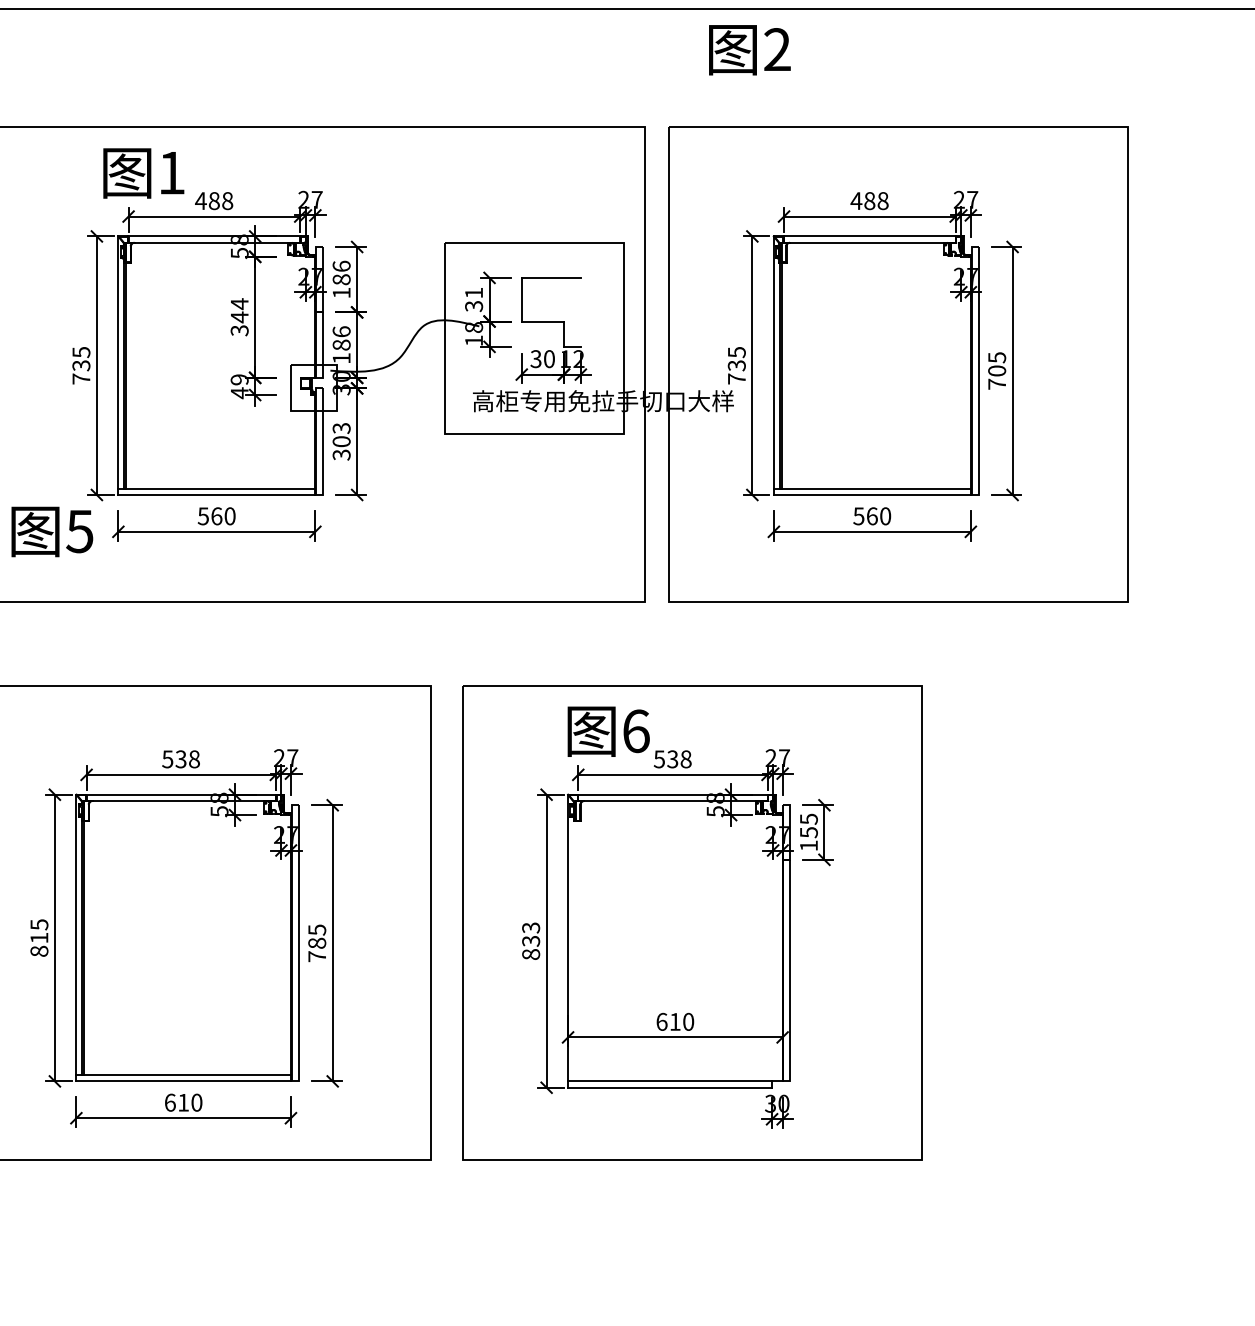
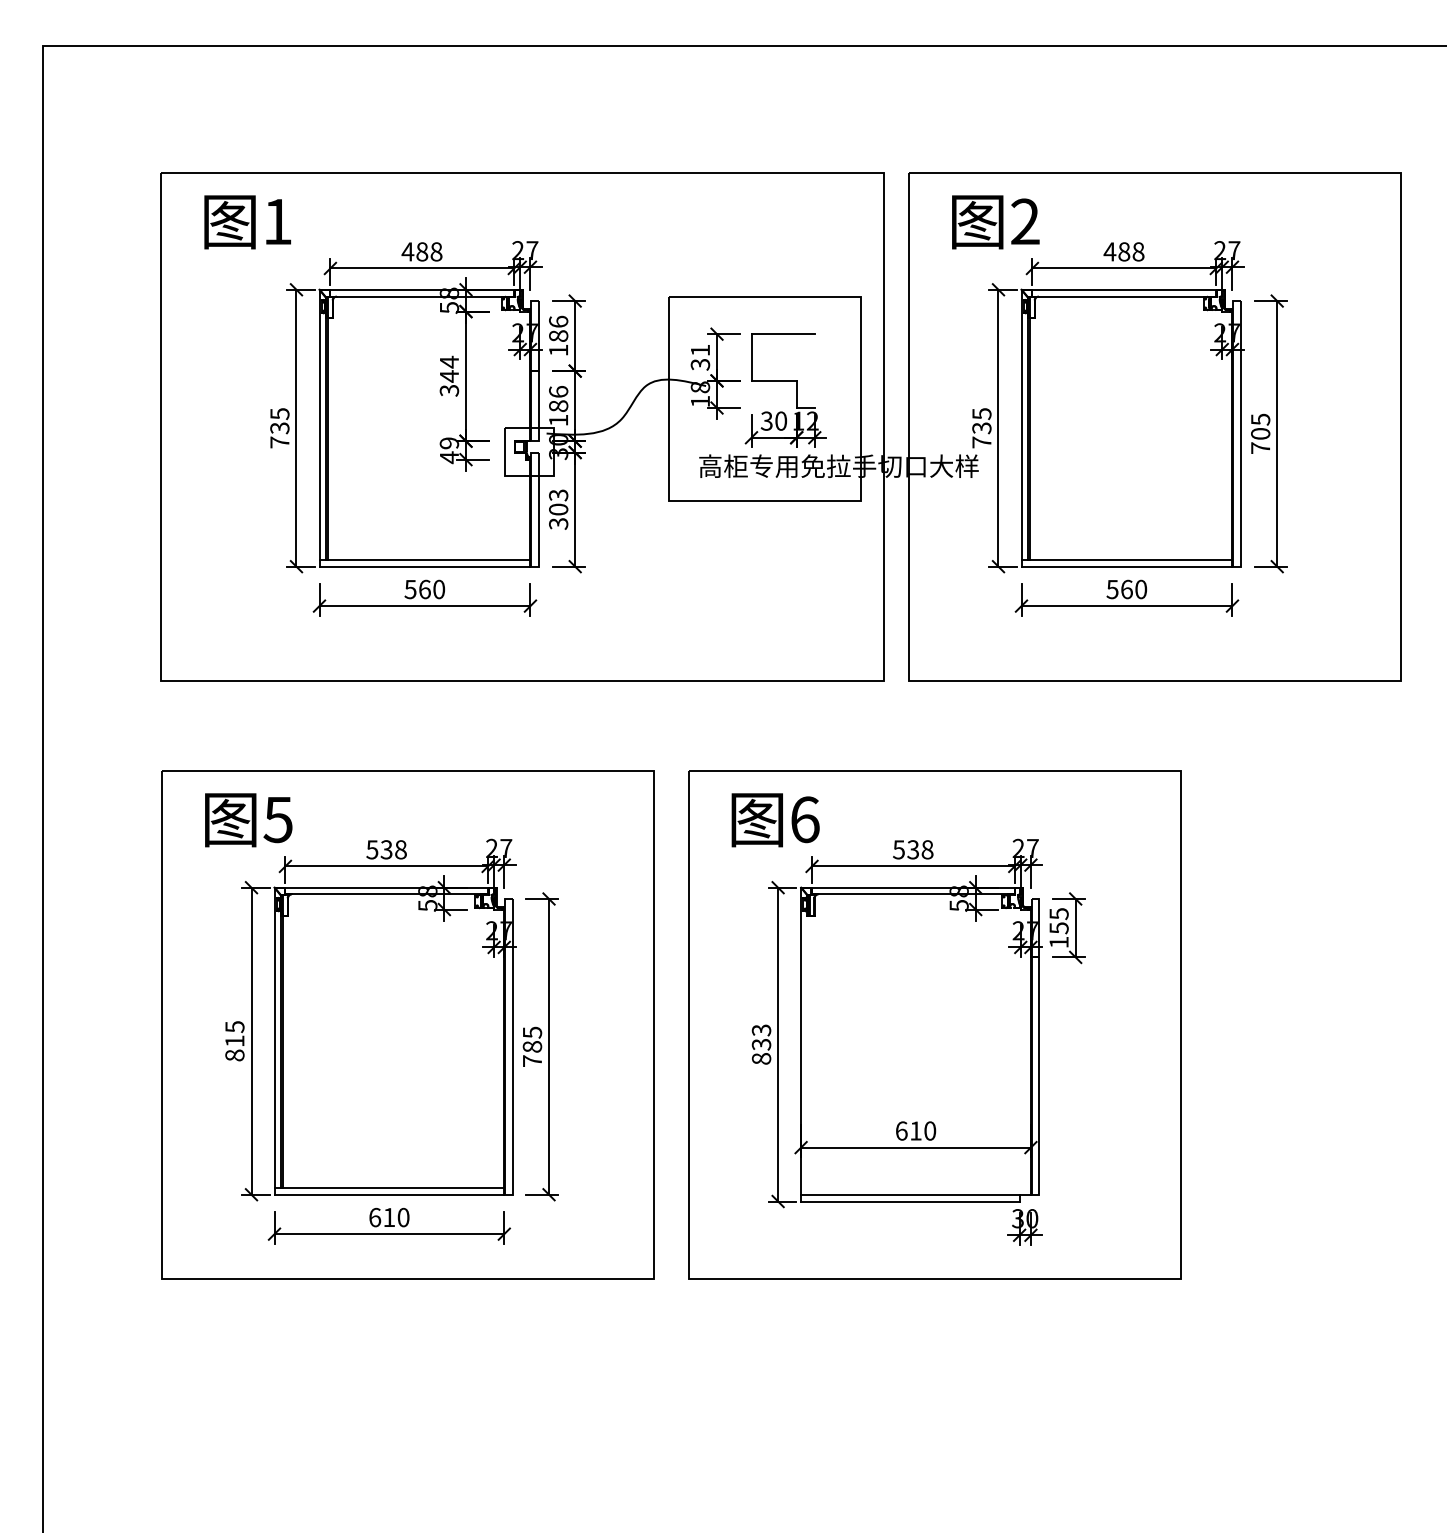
text: (749, 50) -> (995, 222), moved
text: (143, 173) -> (247, 222), moved
text: (52, 532) -> (248, 820), moved
text: (608, 731) -> (775, 820), moved

